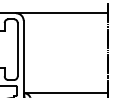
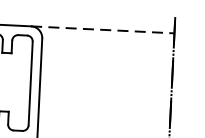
line: (61, 13) -> (102, 30), solid -> dashed

